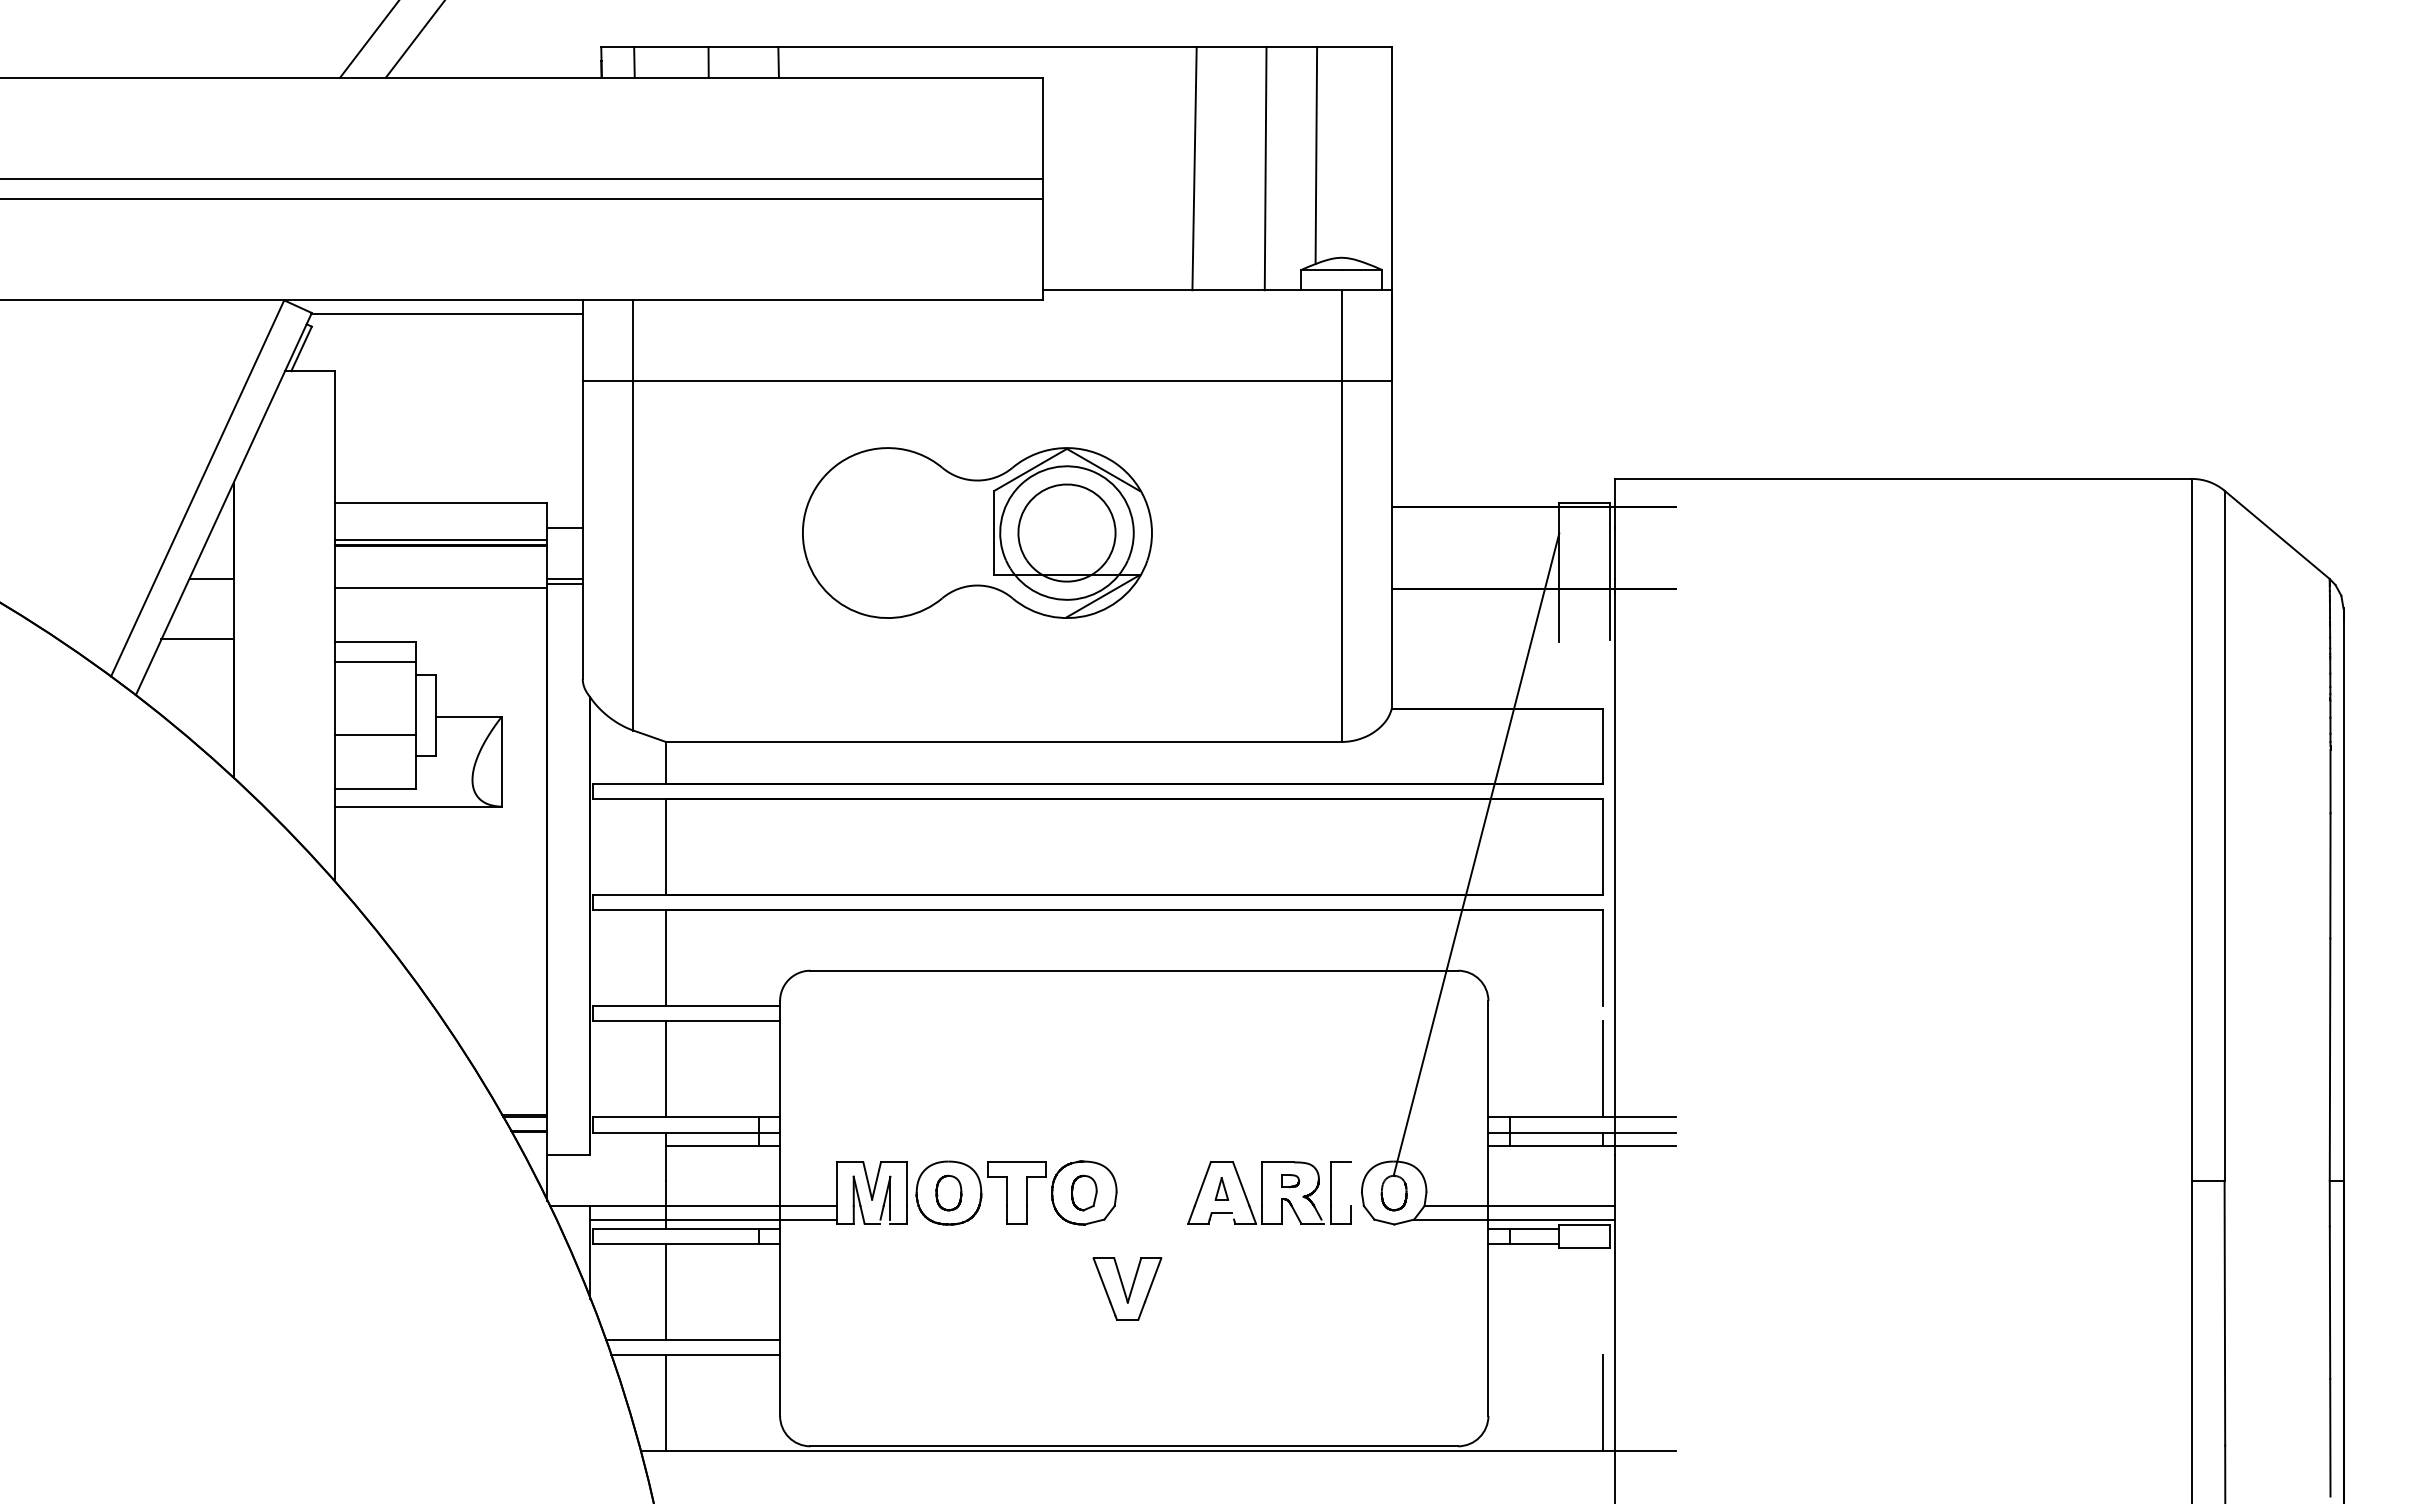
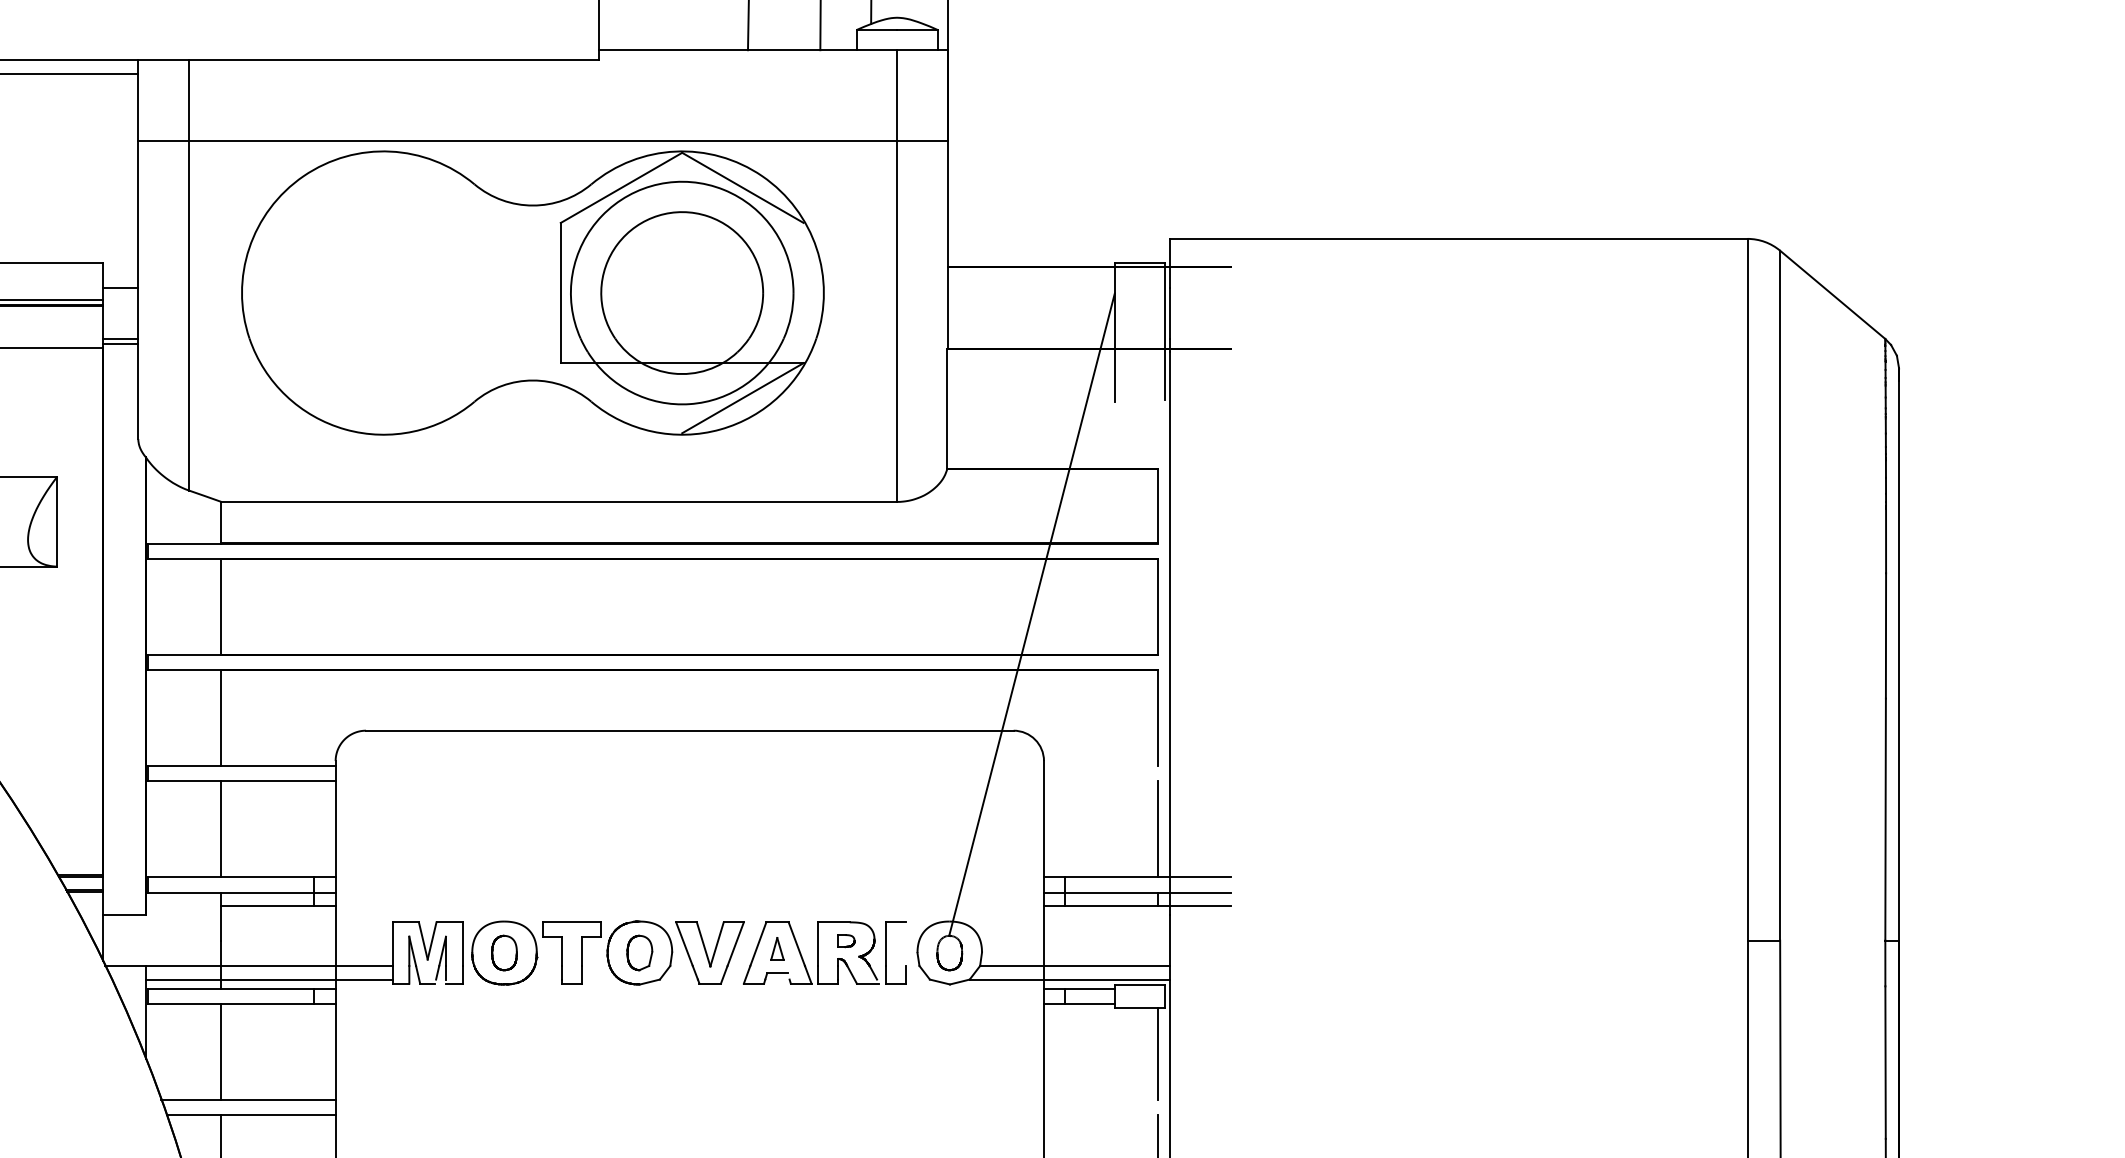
part: (977, 532) -> (533, 292), size x1.67
part: (1127, 1288) -> (710, 952), moved
line: (1602, 1294) -> (1158, 1054), added

